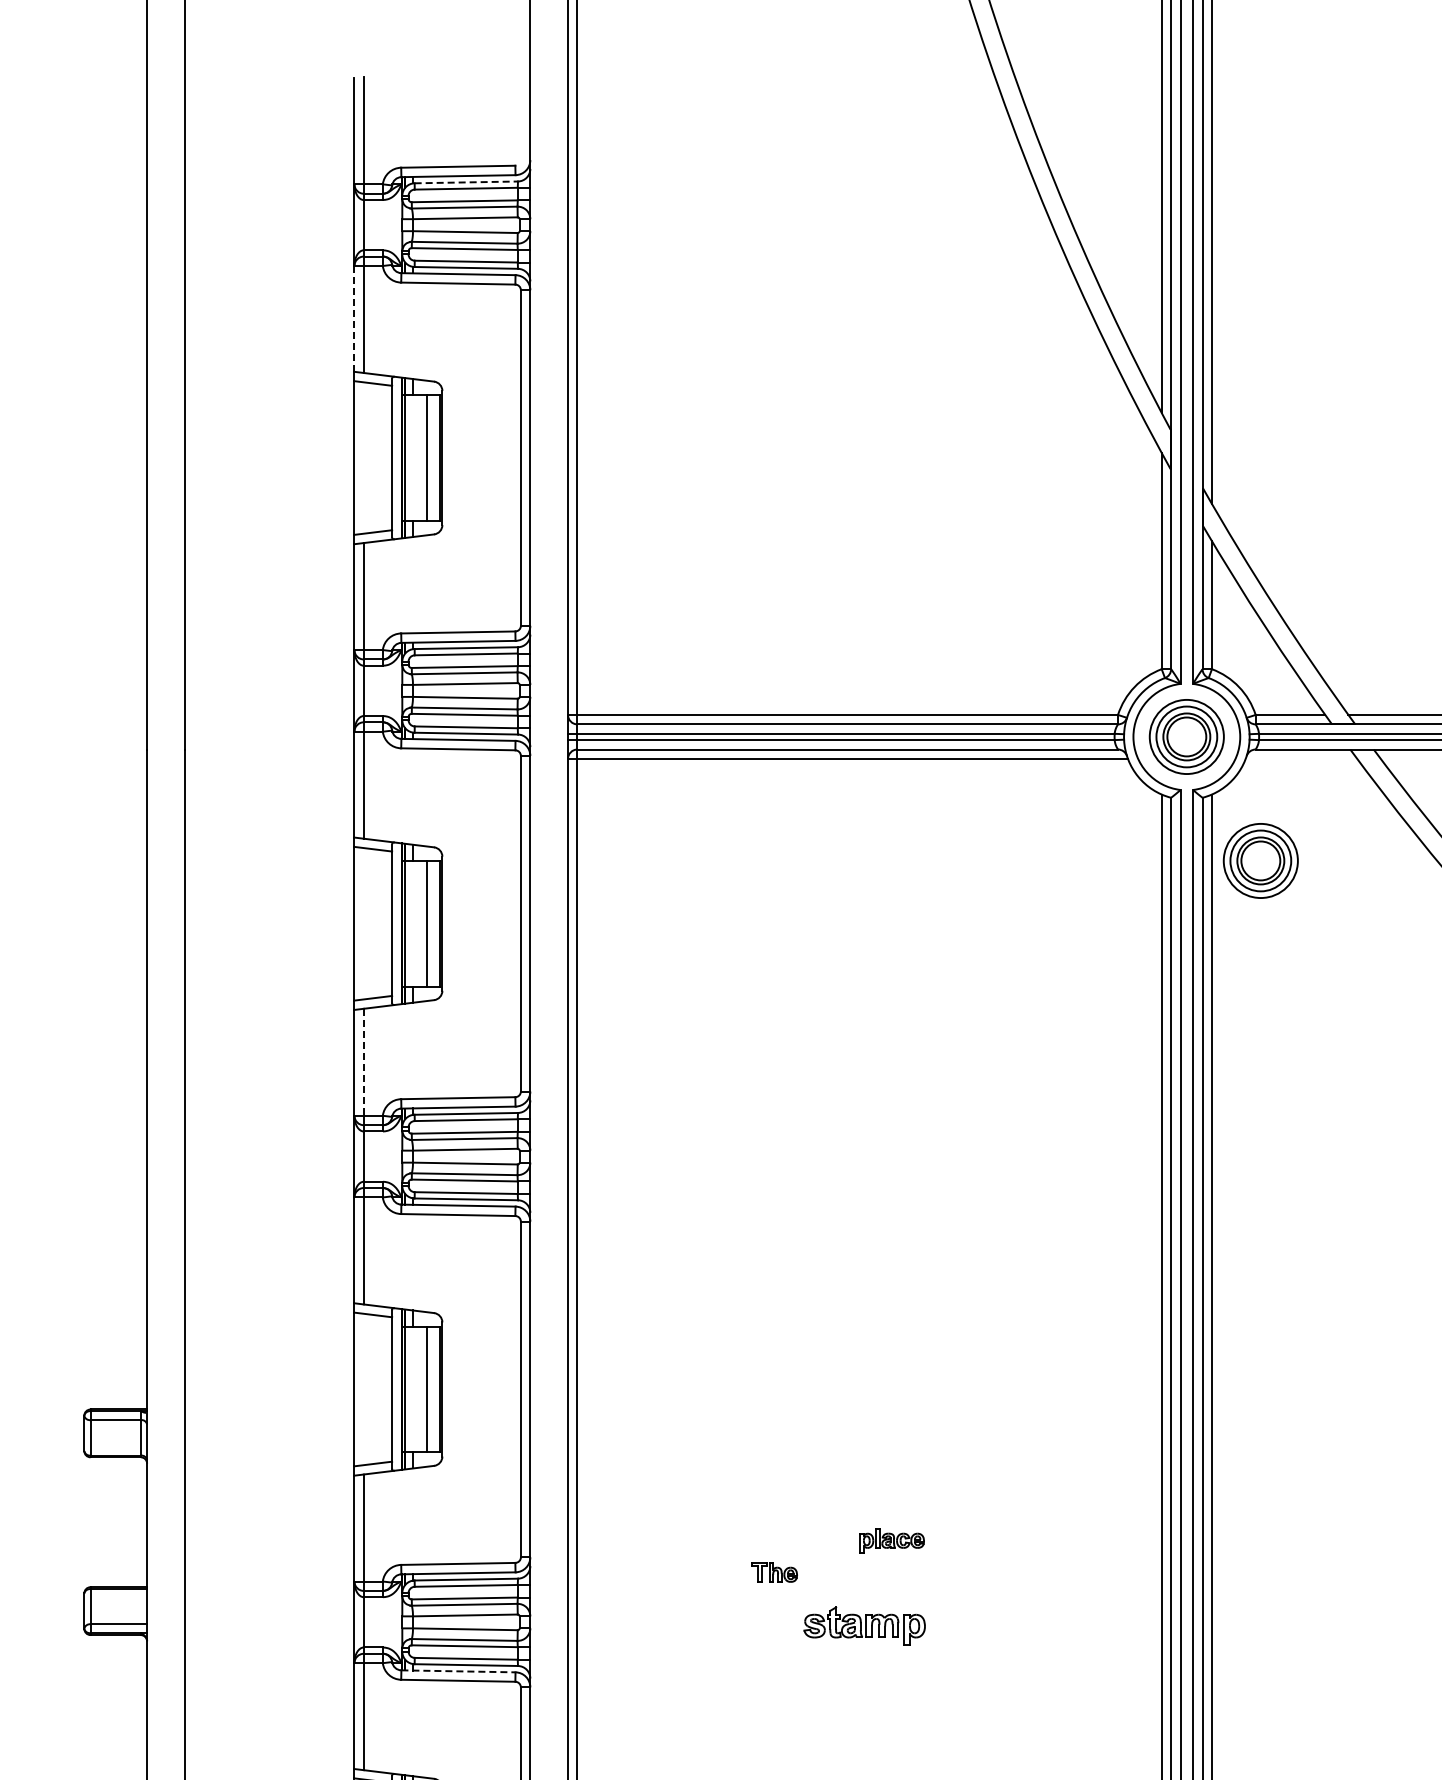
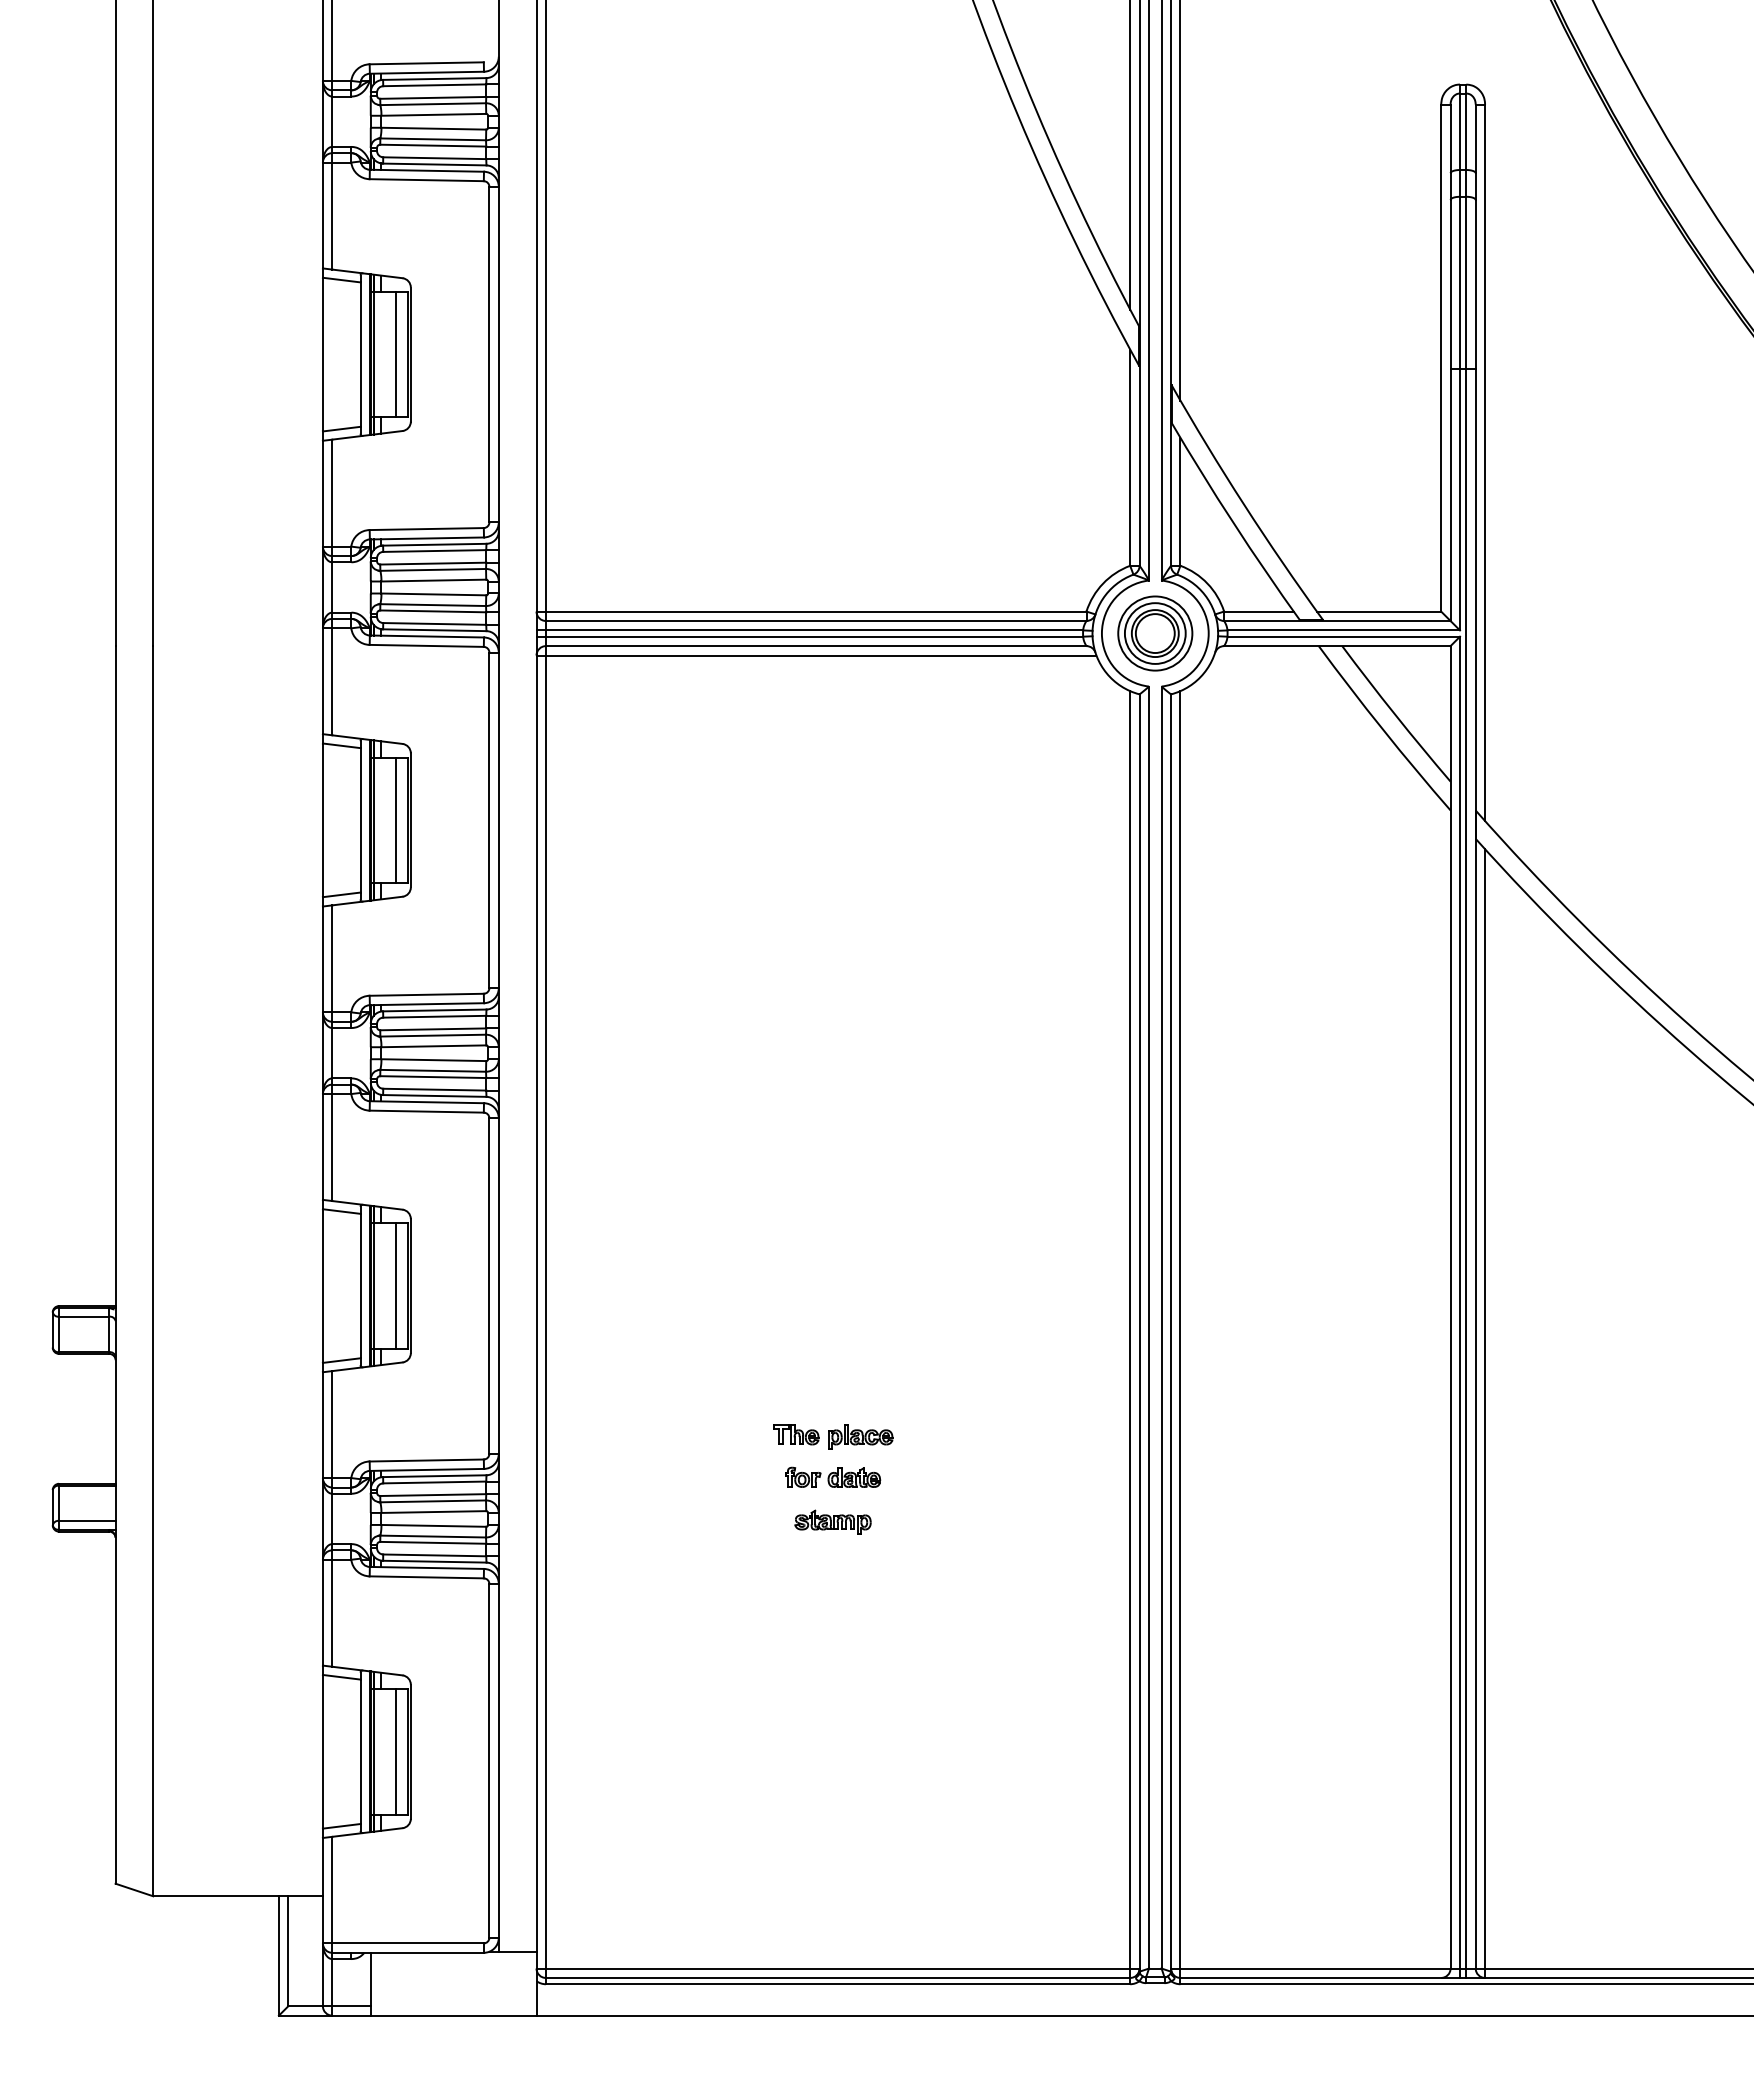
line: (466, 182) -> (434, 79), dashed -> solid
line: (354, 318) -> (322, 215), dashed -> solid
part: (1261, 860) -> (1229, 757), removed
line: (364, 1062) -> (332, 959), dashed -> solid
part: (775, 1571) -> (796, 1434), moved
part: (865, 1579) -> (833, 1476), added
part: (864, 1624) -> (832, 1521), size x0.62
line: (459, 1670) -> (427, 1567), dashed -> solid

